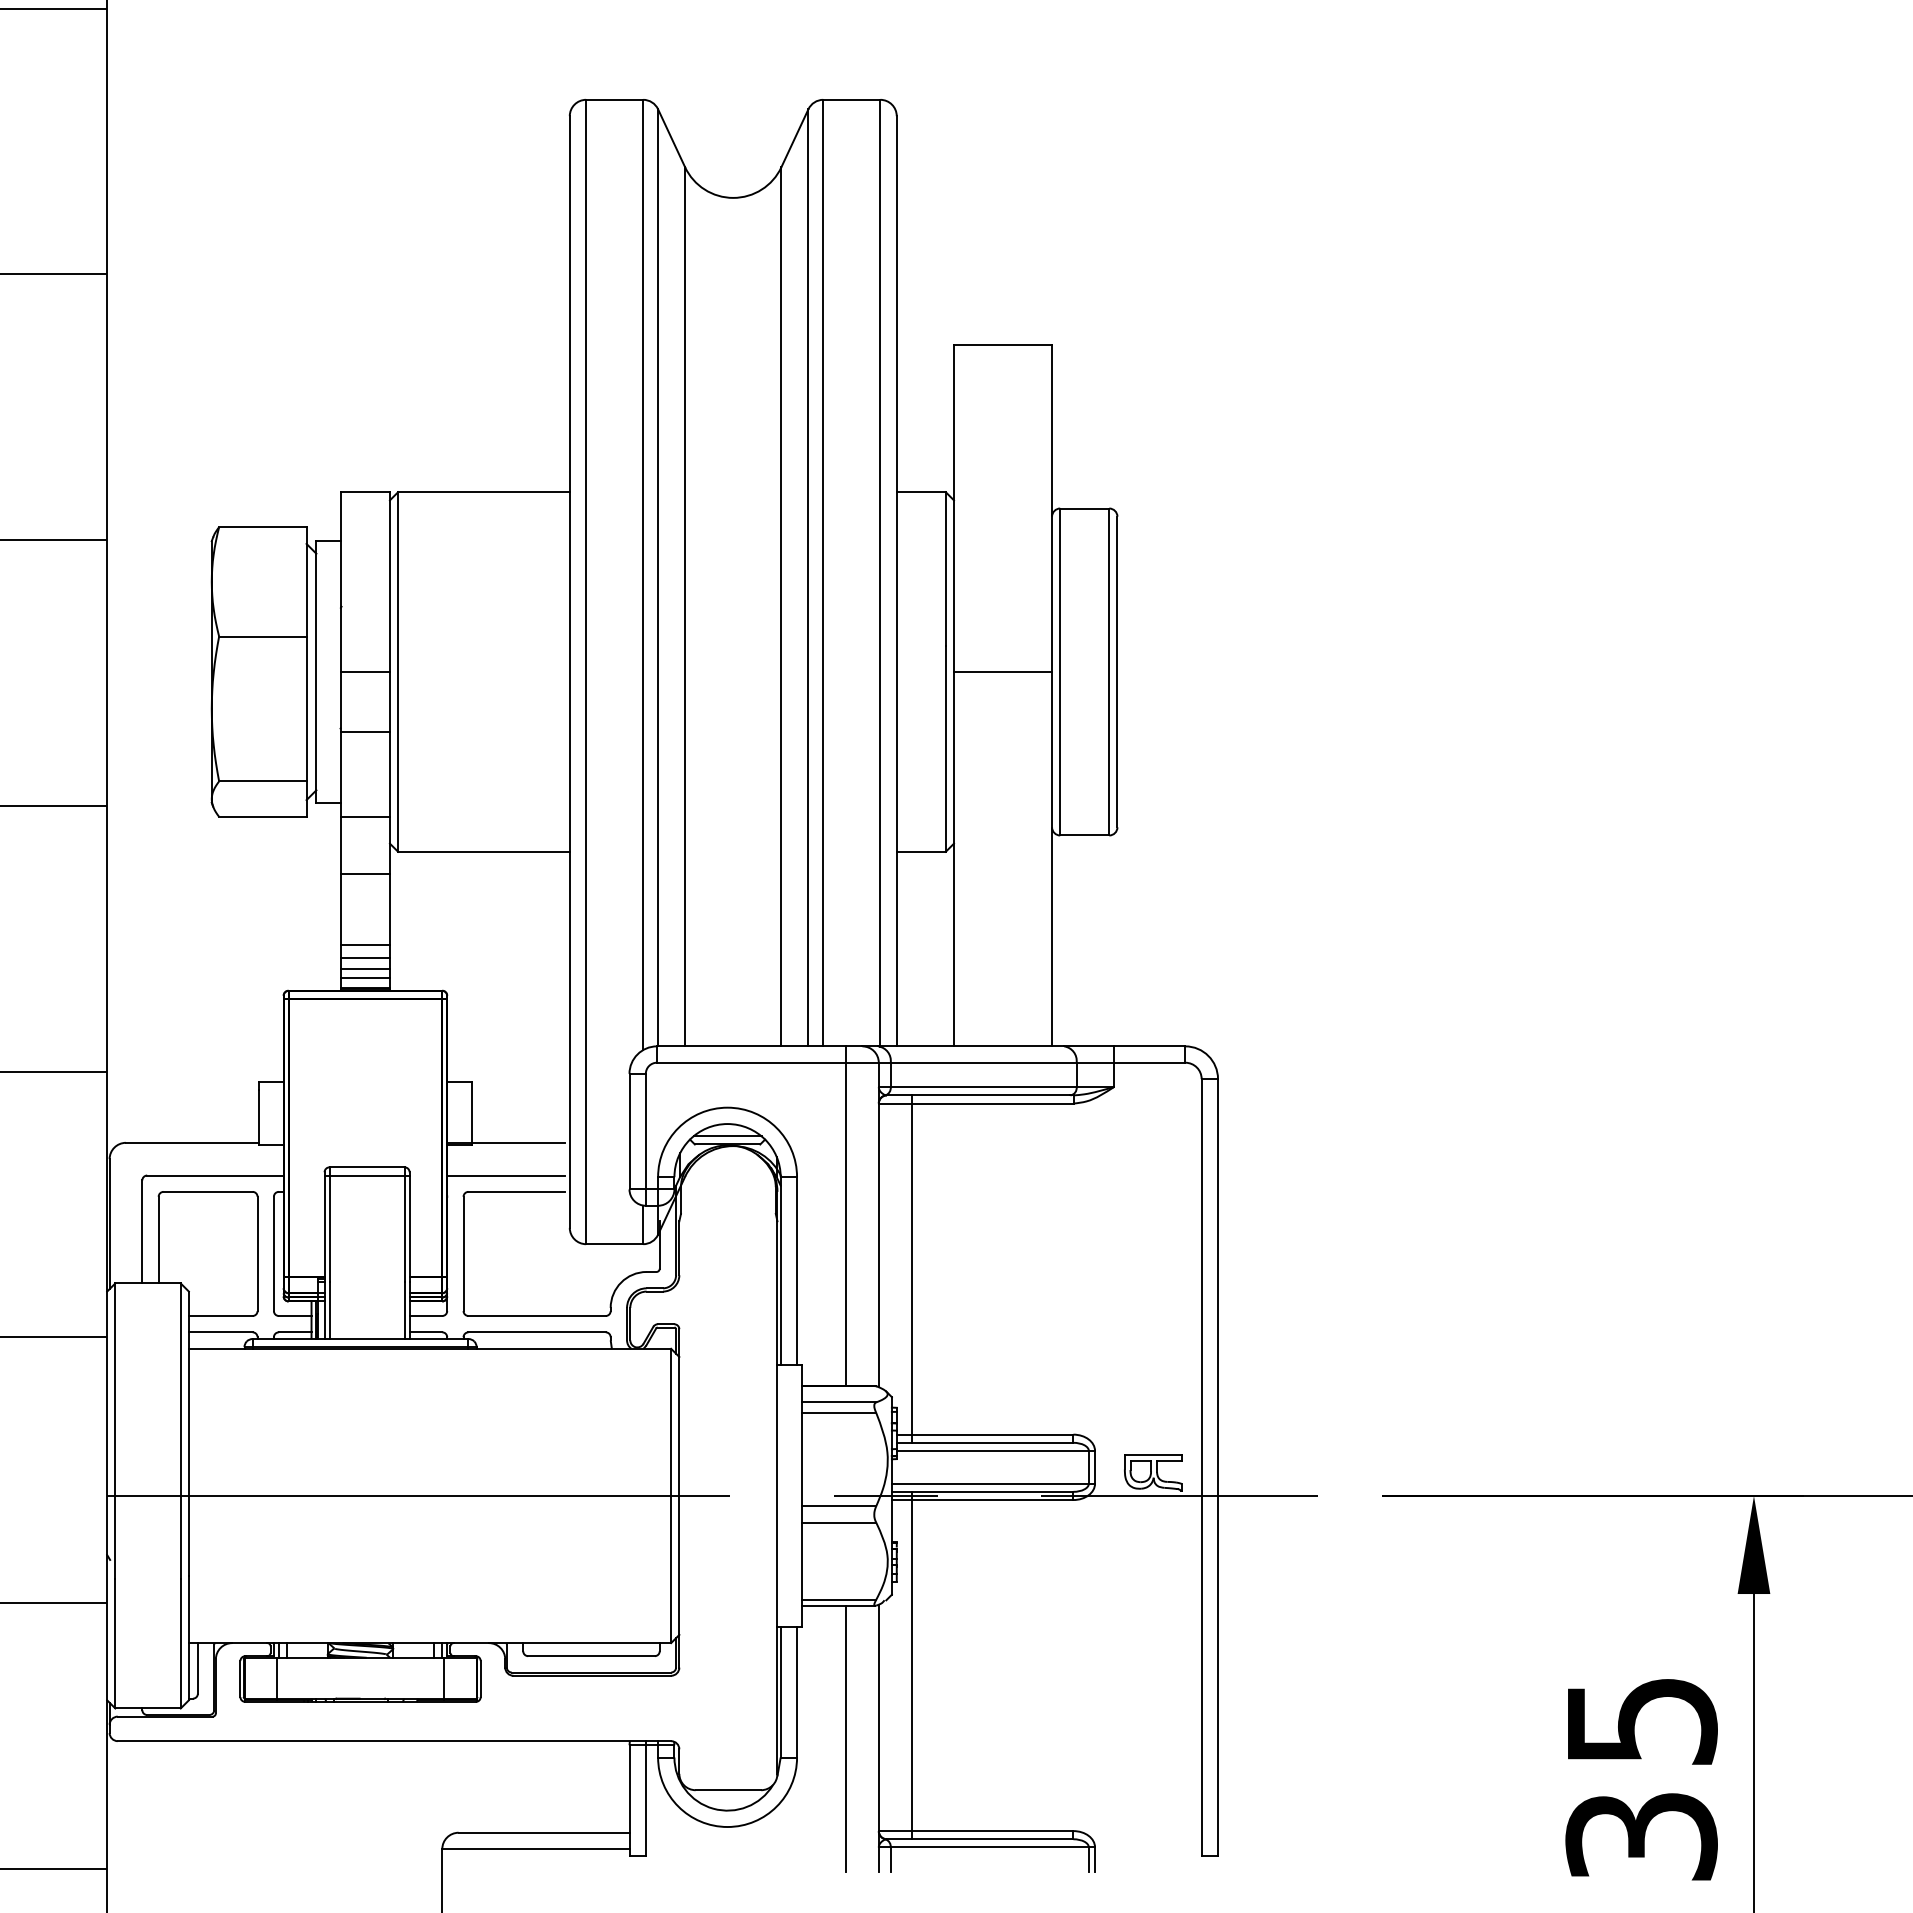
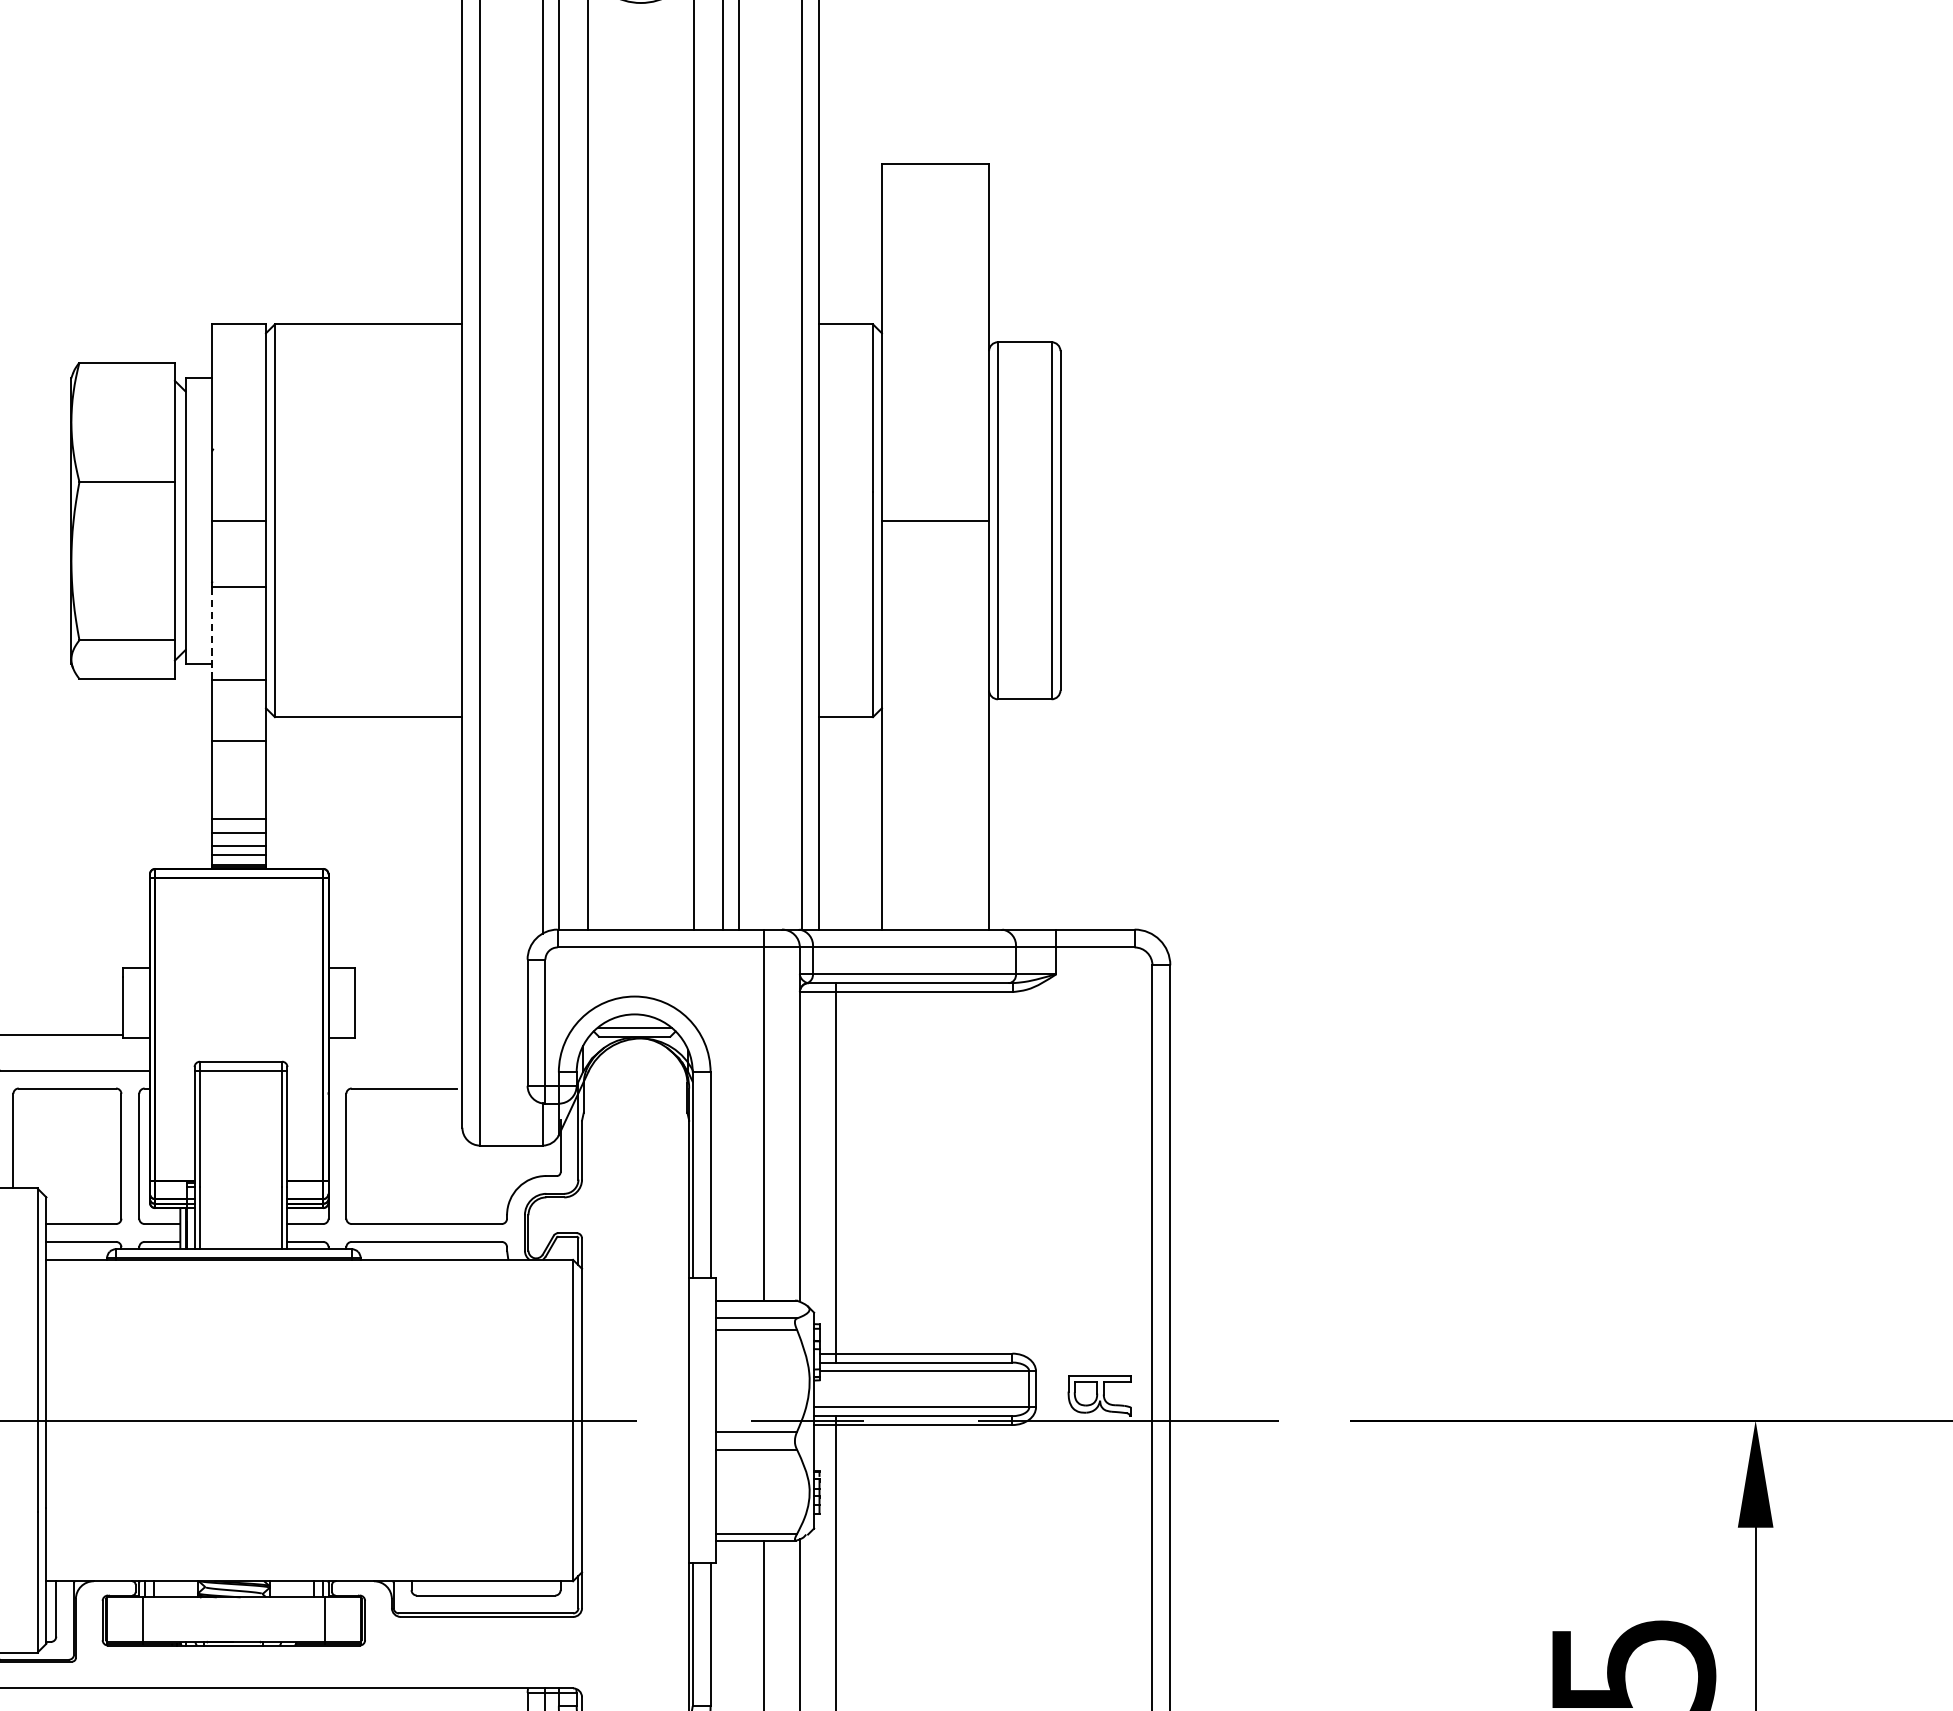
line: (340, 774) -> (211, 632), solid -> dashed
line: (505, 1142) -> (392, 1034), removed
line: (505, 1175) -> (392, 1070), removed

